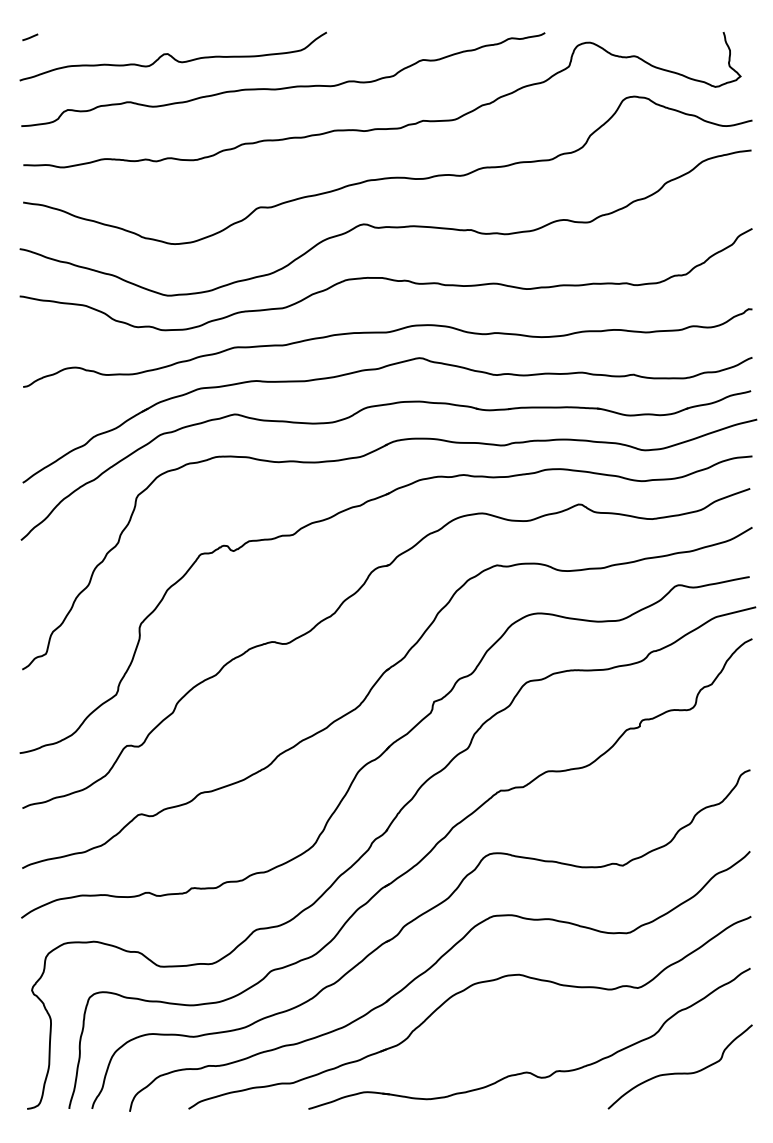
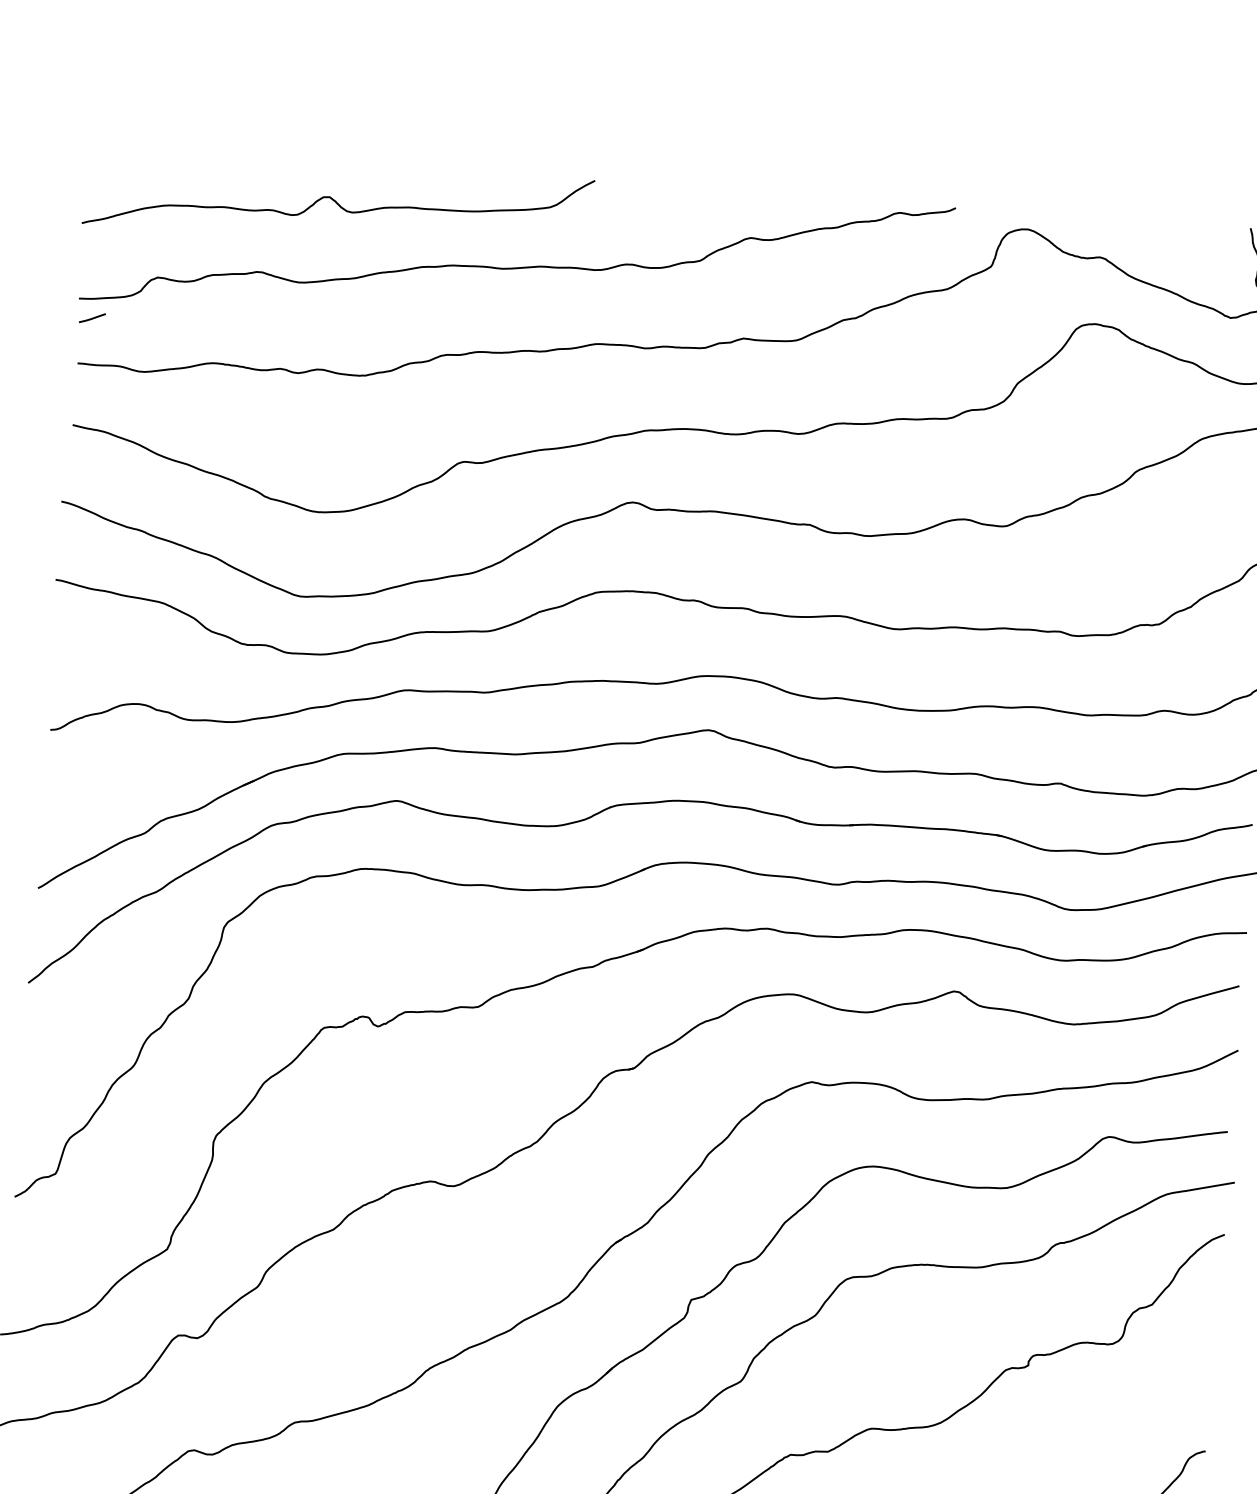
line: (30, 36) -> (92, 316), moved

